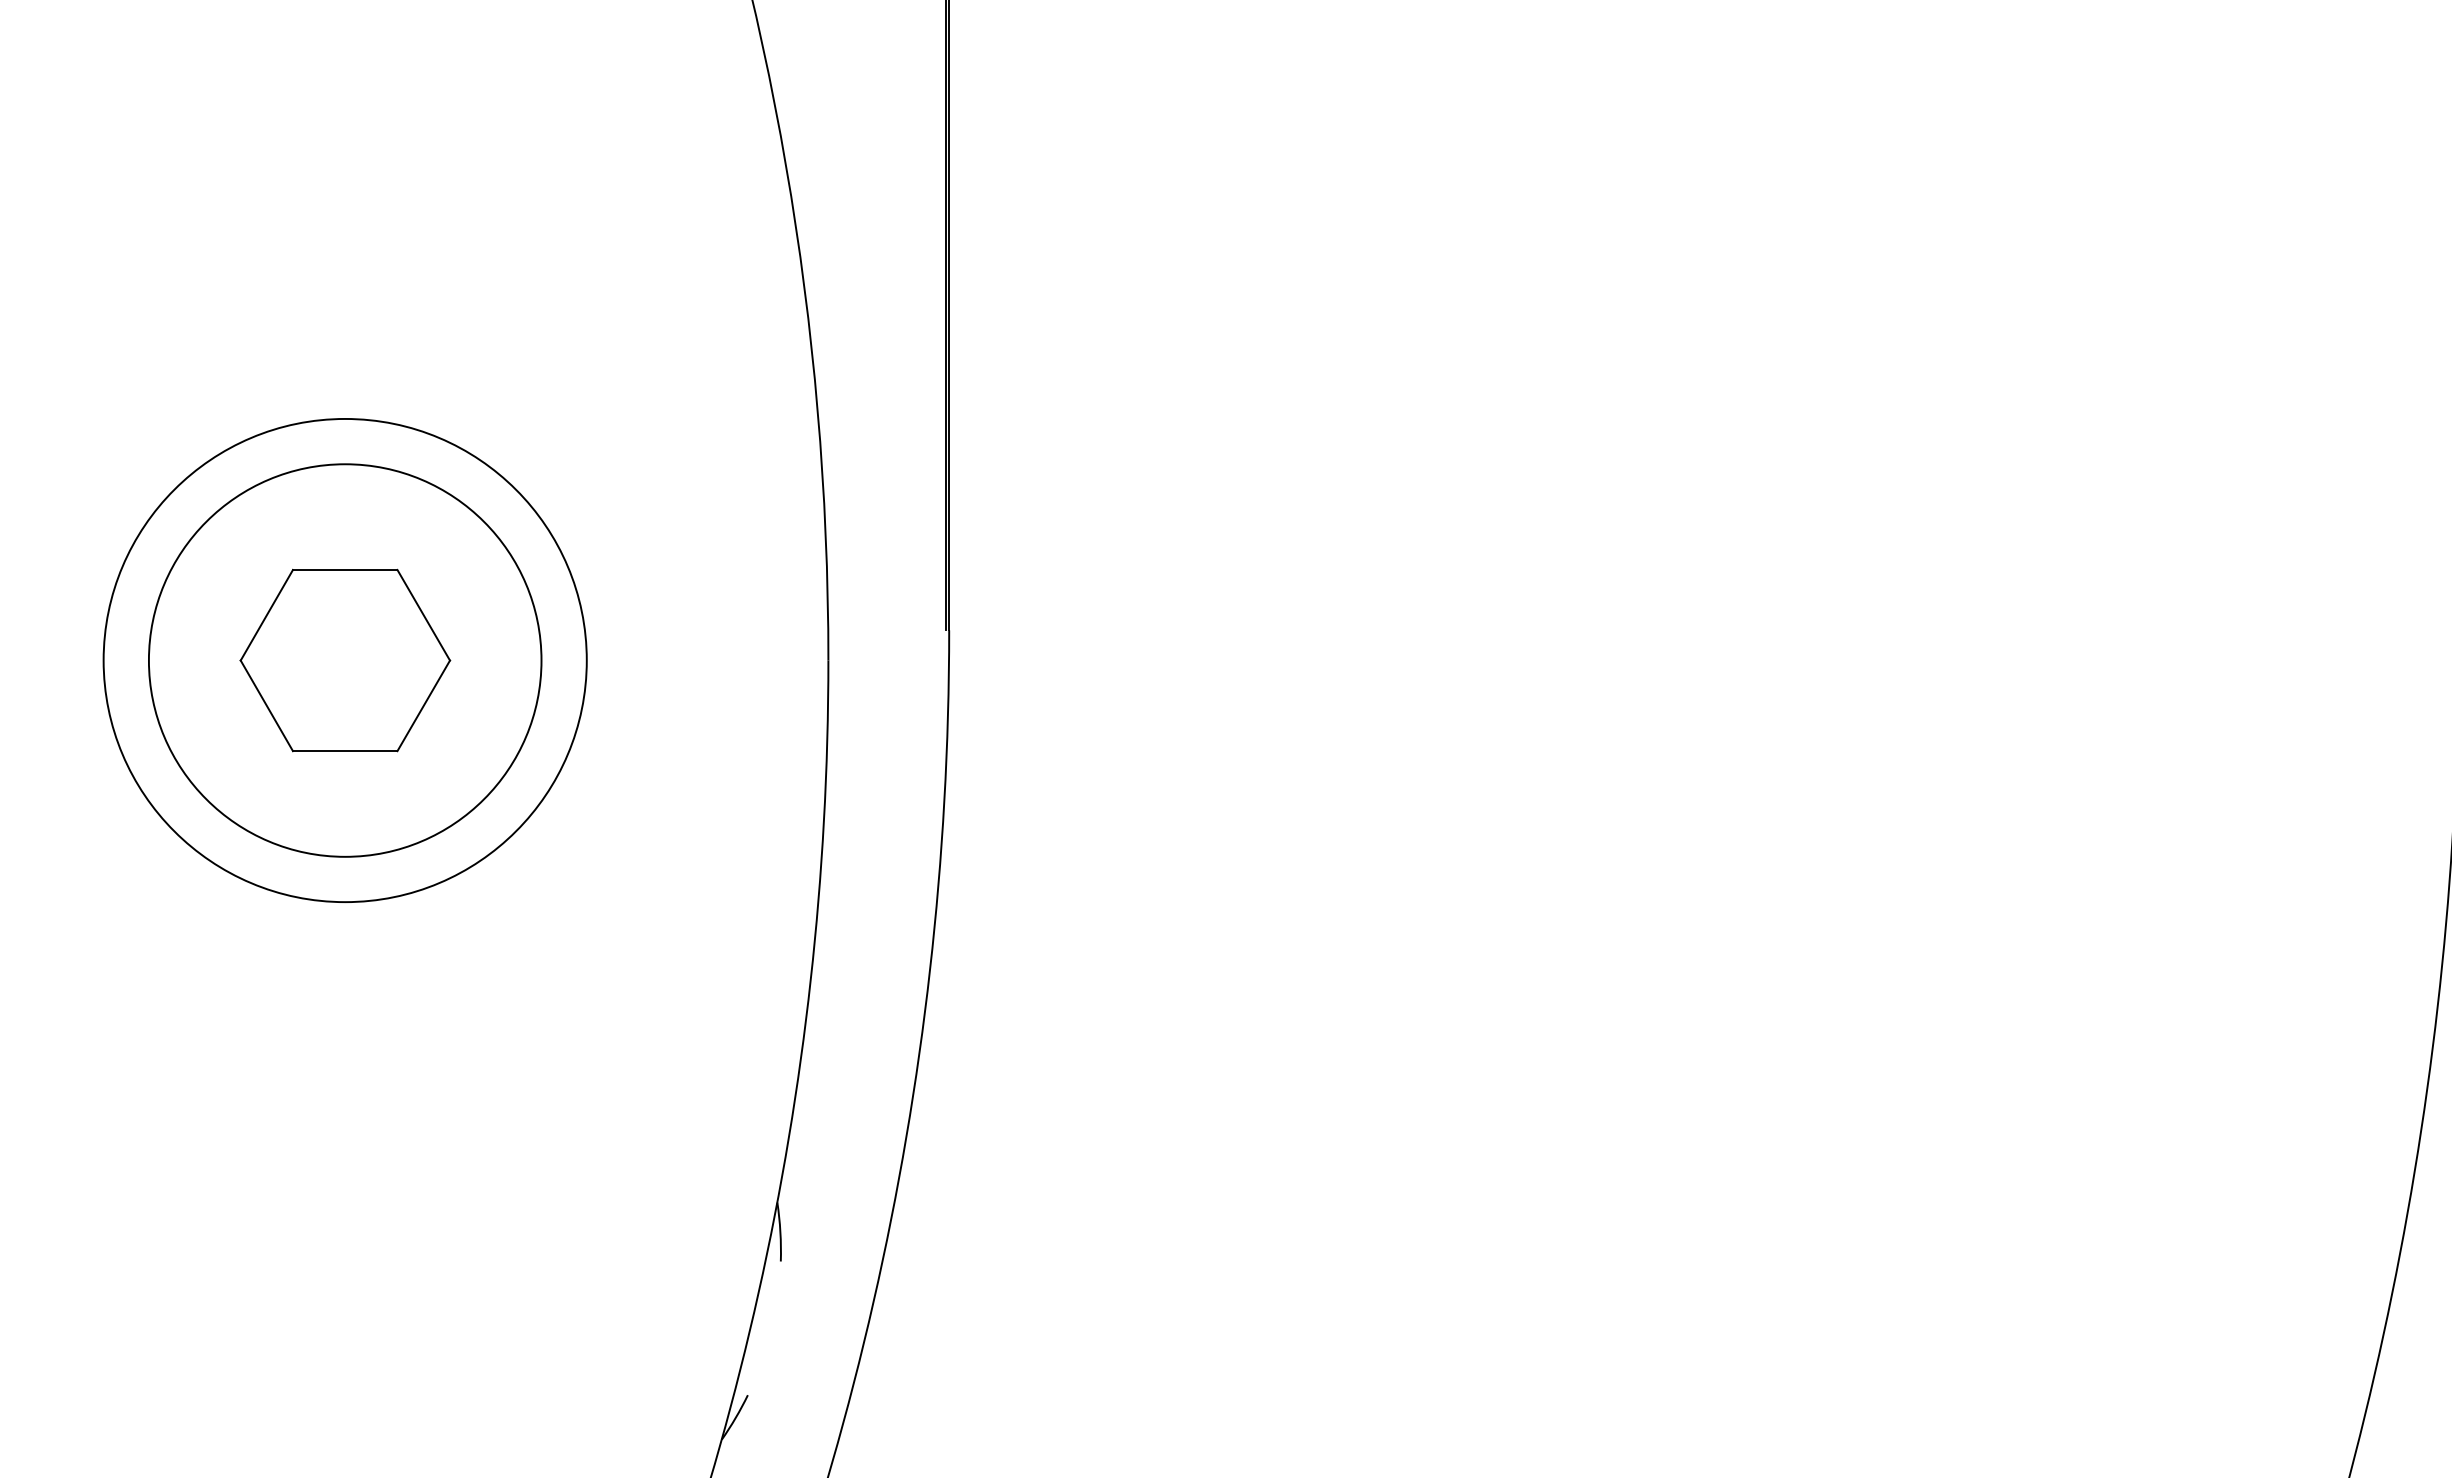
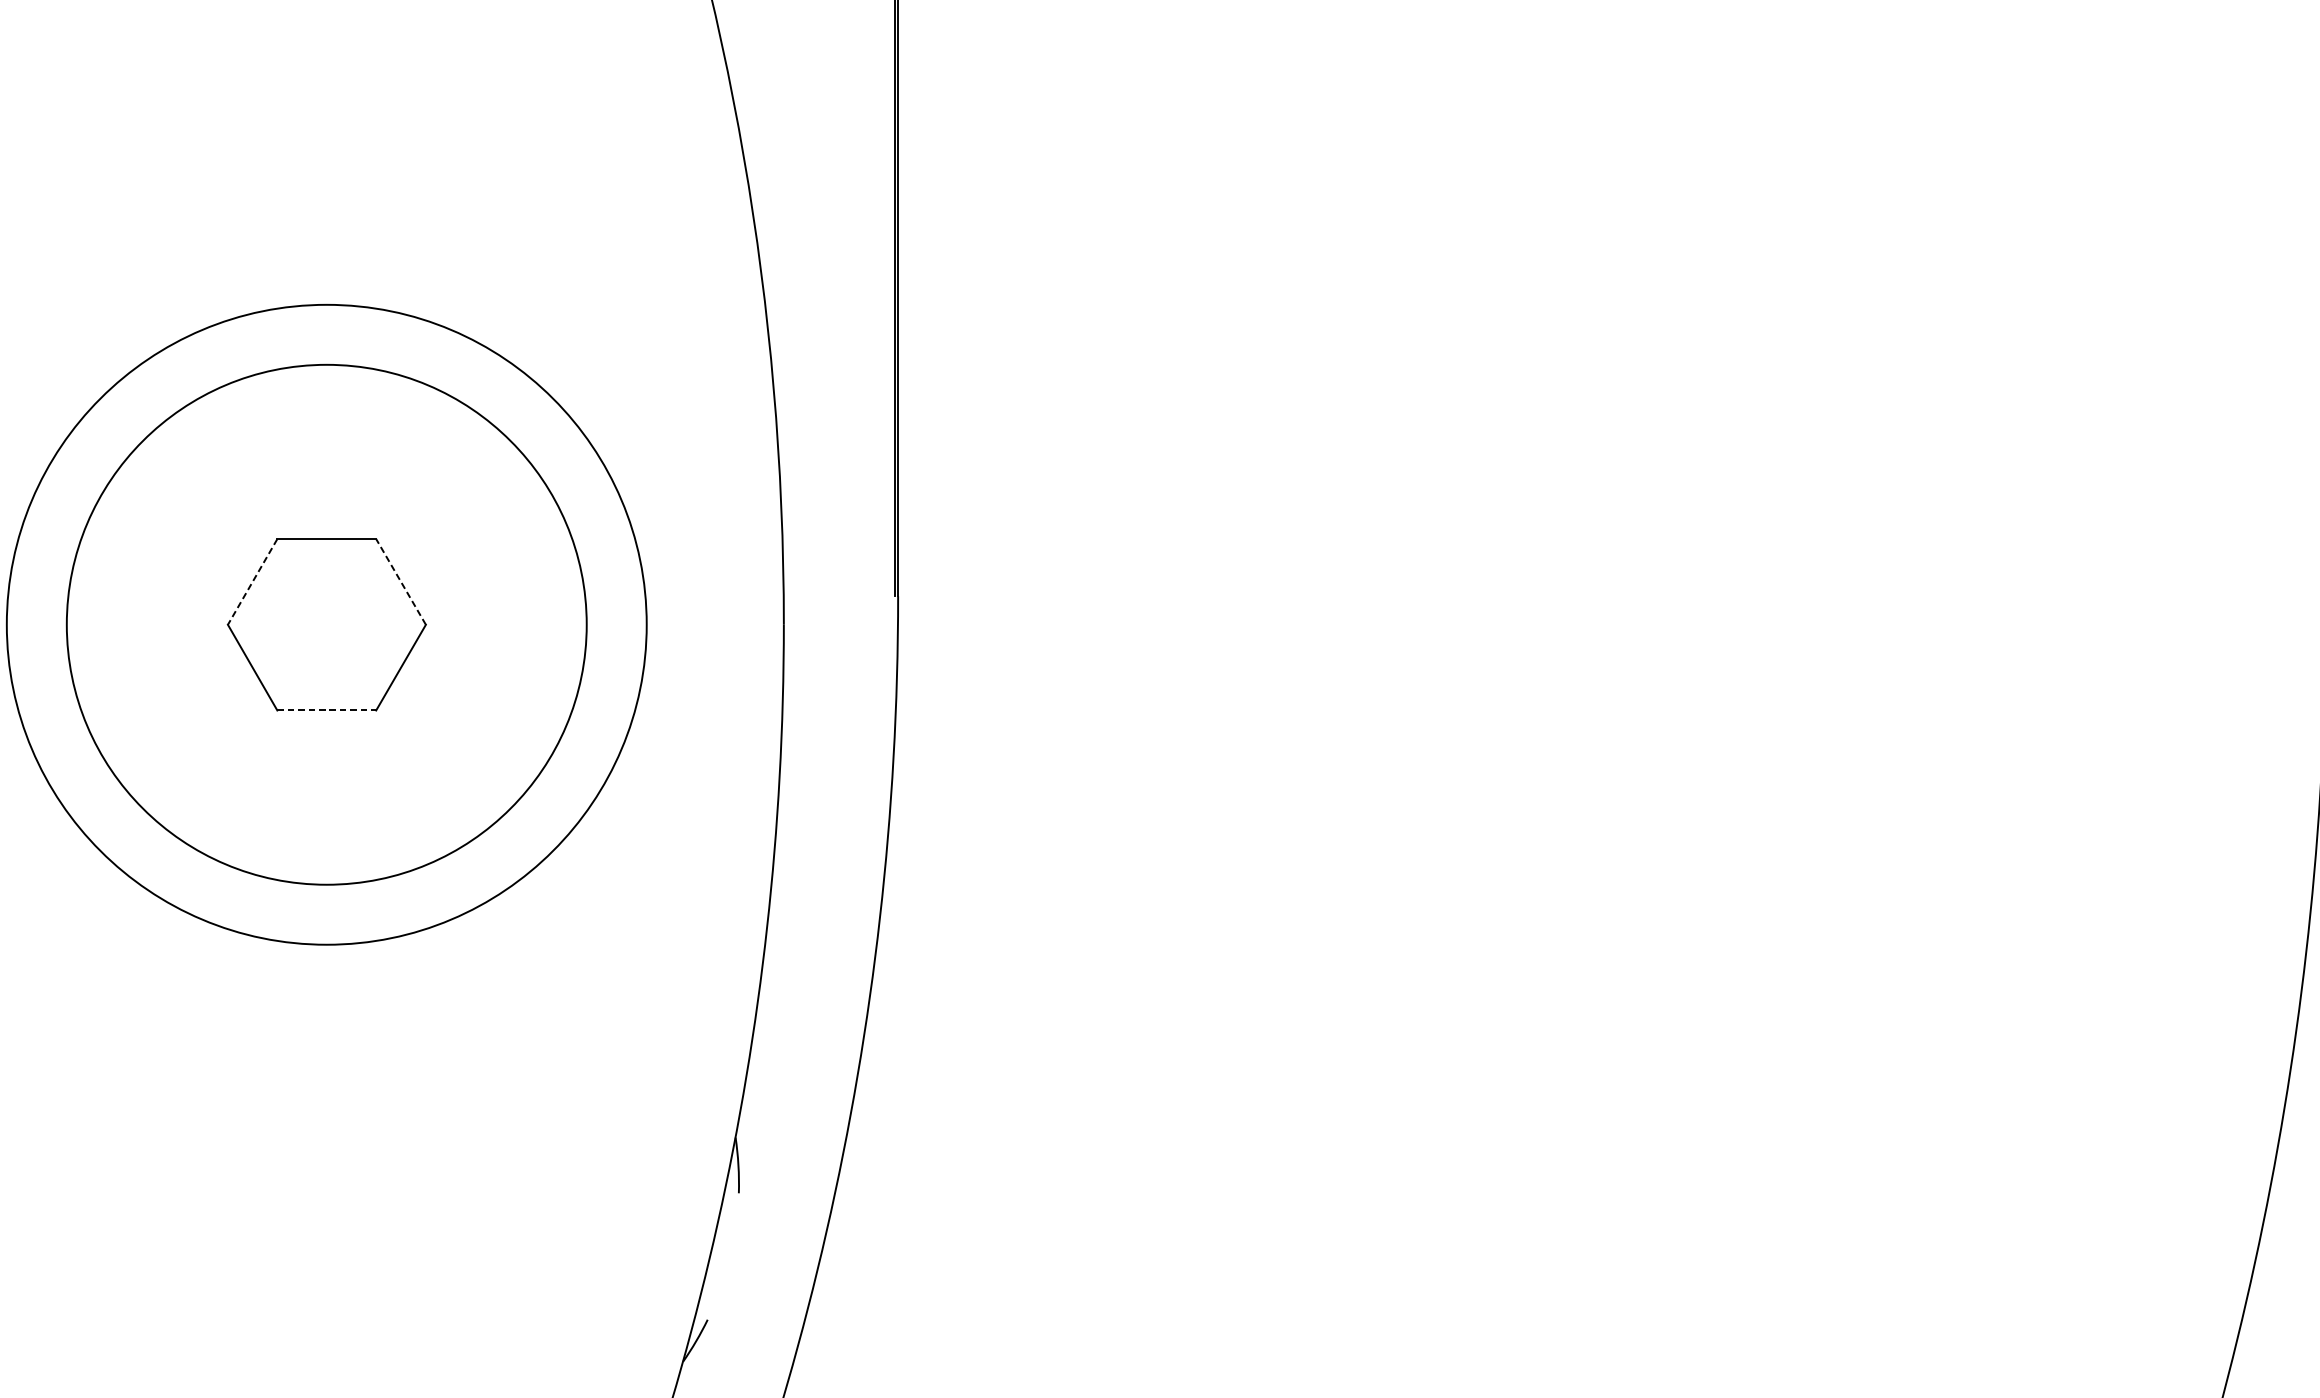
line: (423, 614) -> (400, 581), solid -> dashed
line: (266, 615) -> (252, 582), solid -> dashed
circle: (344, 660) -> (326, 624), size x1.4
circle: (344, 660) -> (326, 624), size x1.4
line: (345, 751) -> (327, 710), solid -> dashed

